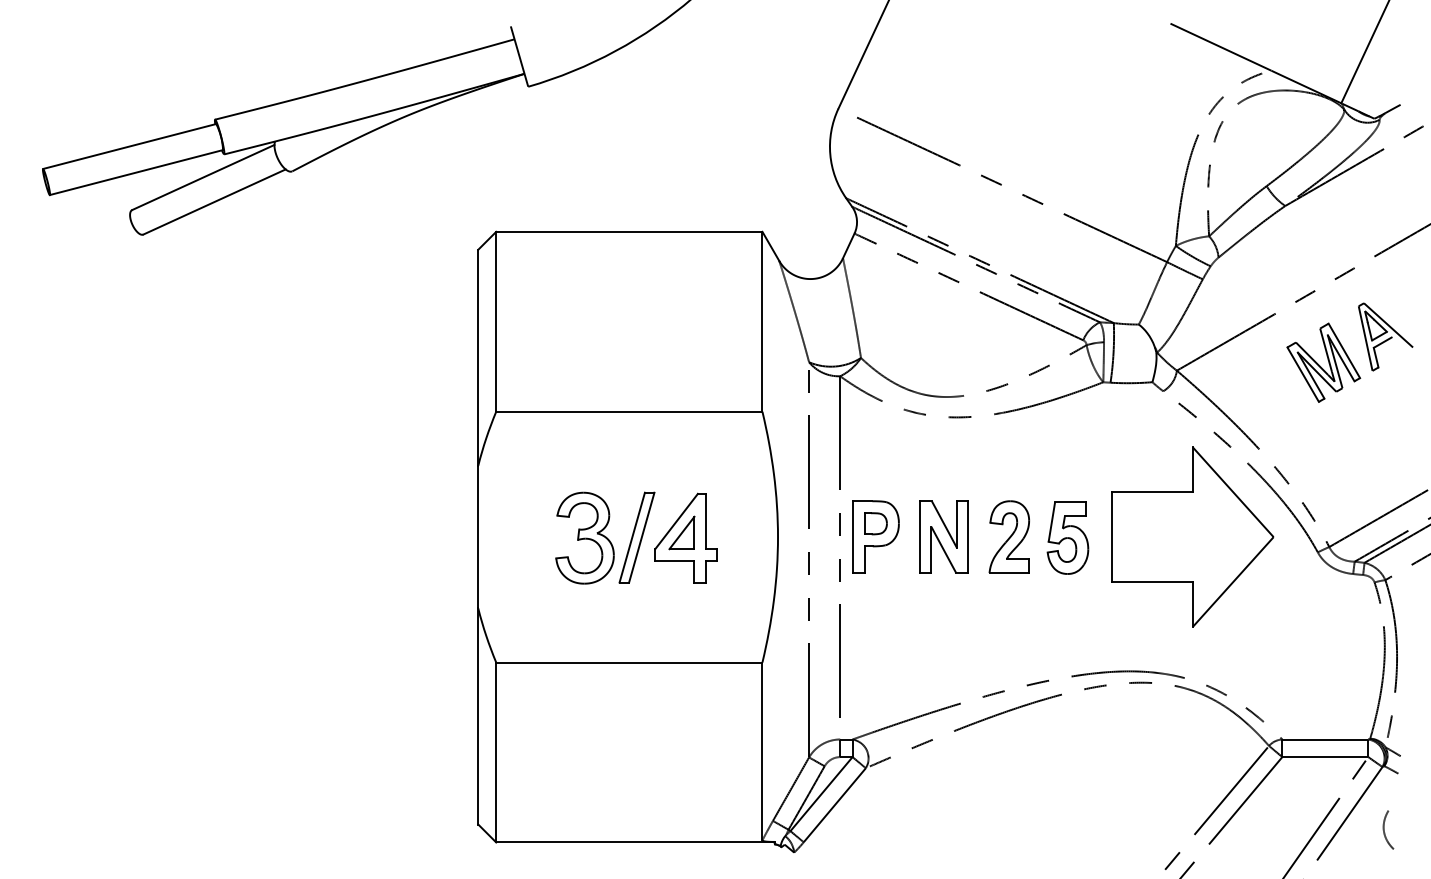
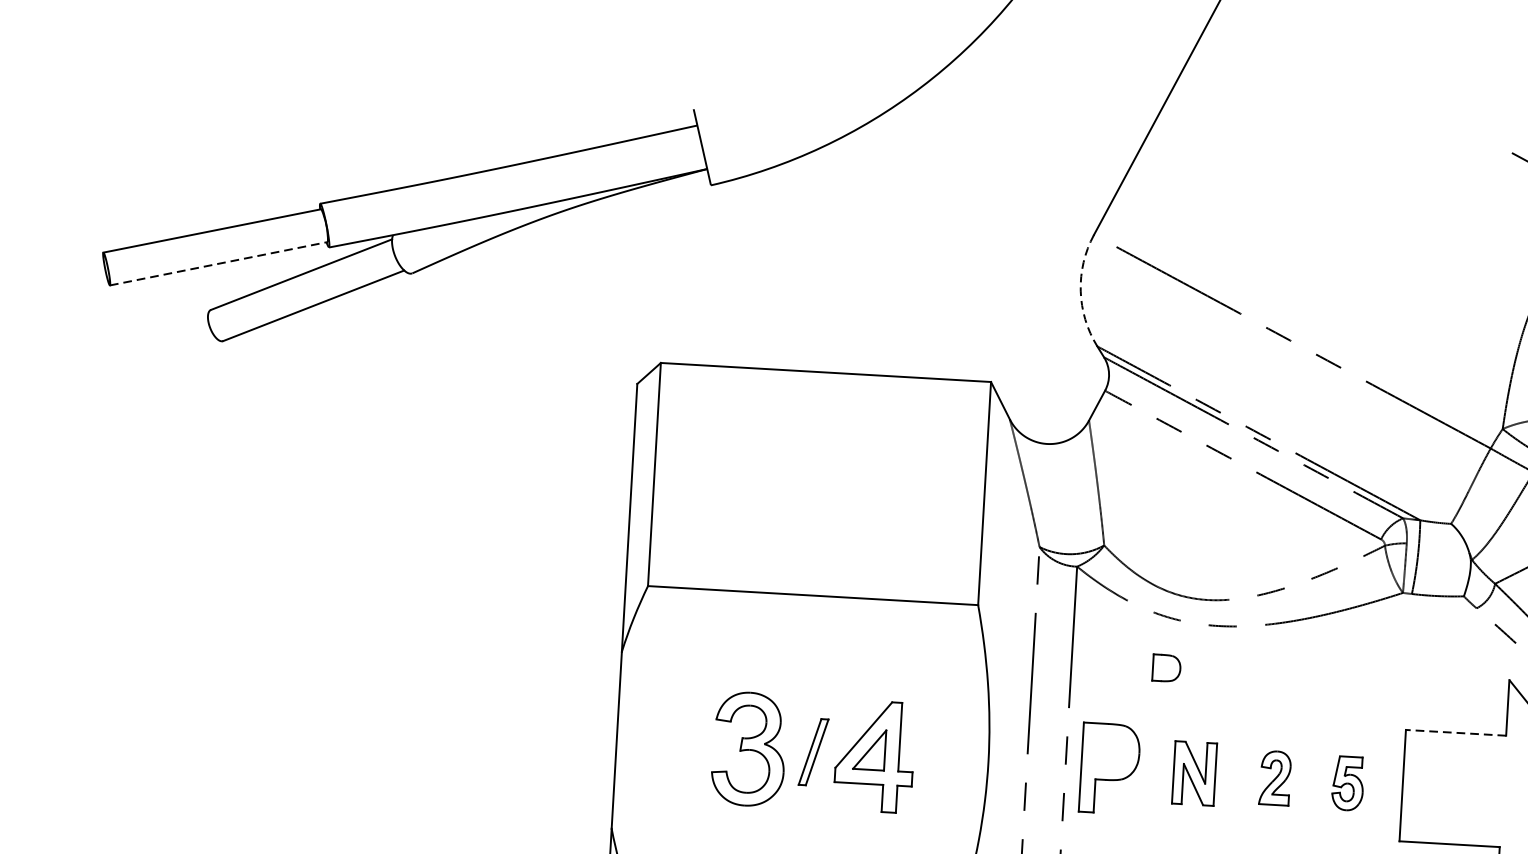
arc: (830, 154) -> (1080, 290), solid -> dashed
line: (136, 172) -> (219, 263), solid -> dashed
line: (1151, 492) -> (1454, 733), solid -> dashed
part: (875, 523) -> (1166, 667), moved
part: (943, 536) -> (1193, 772), size x0.7
part: (1008, 536) -> (1274, 777), size x0.6
part: (636, 537) -> (812, 752), size x0.6
part: (1067, 537) -> (1347, 782), size x0.6

